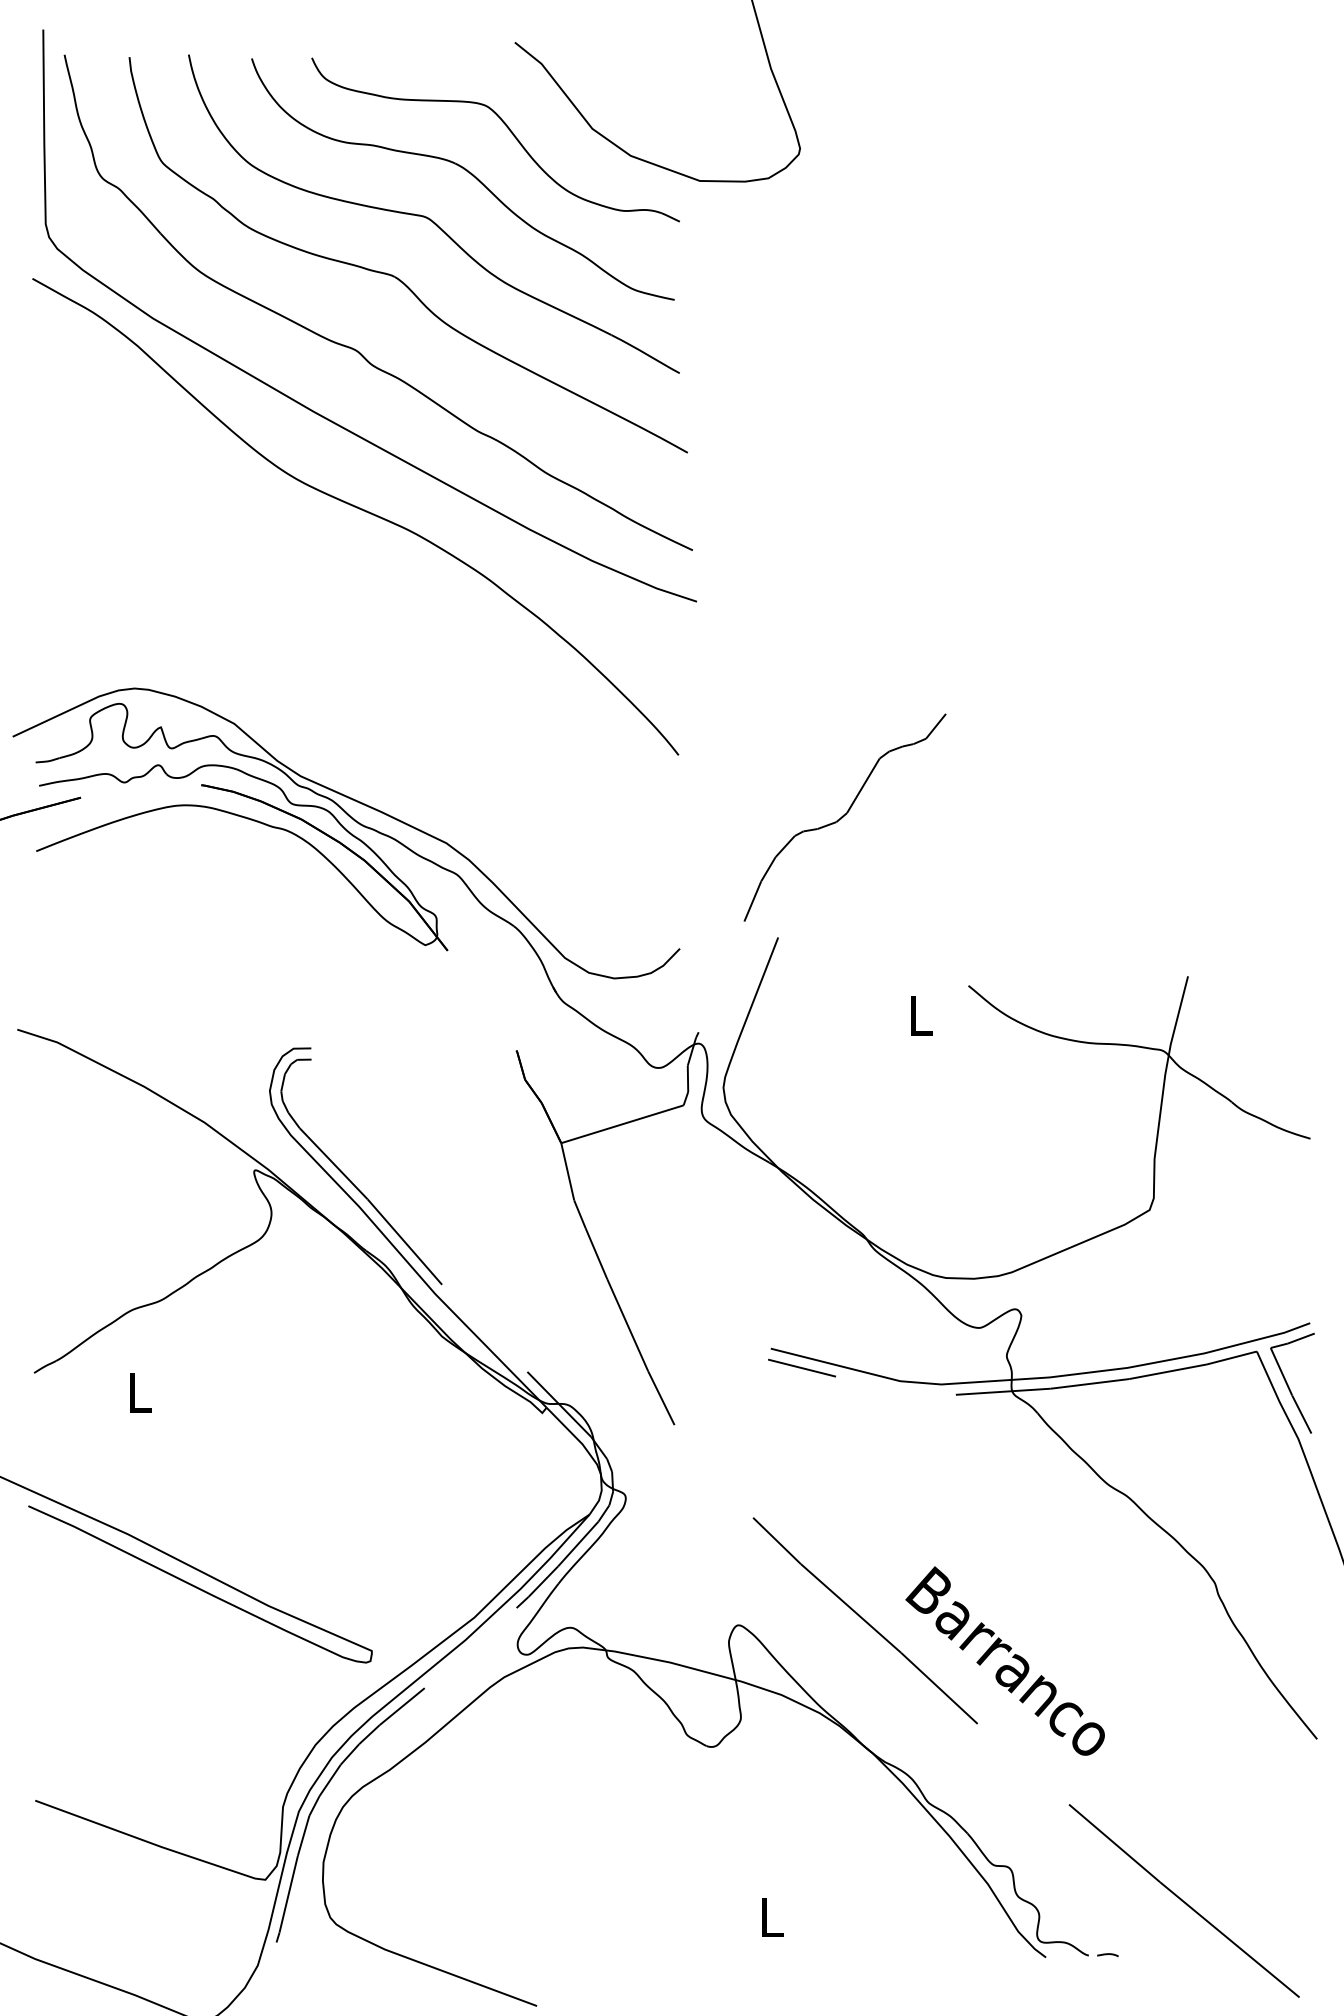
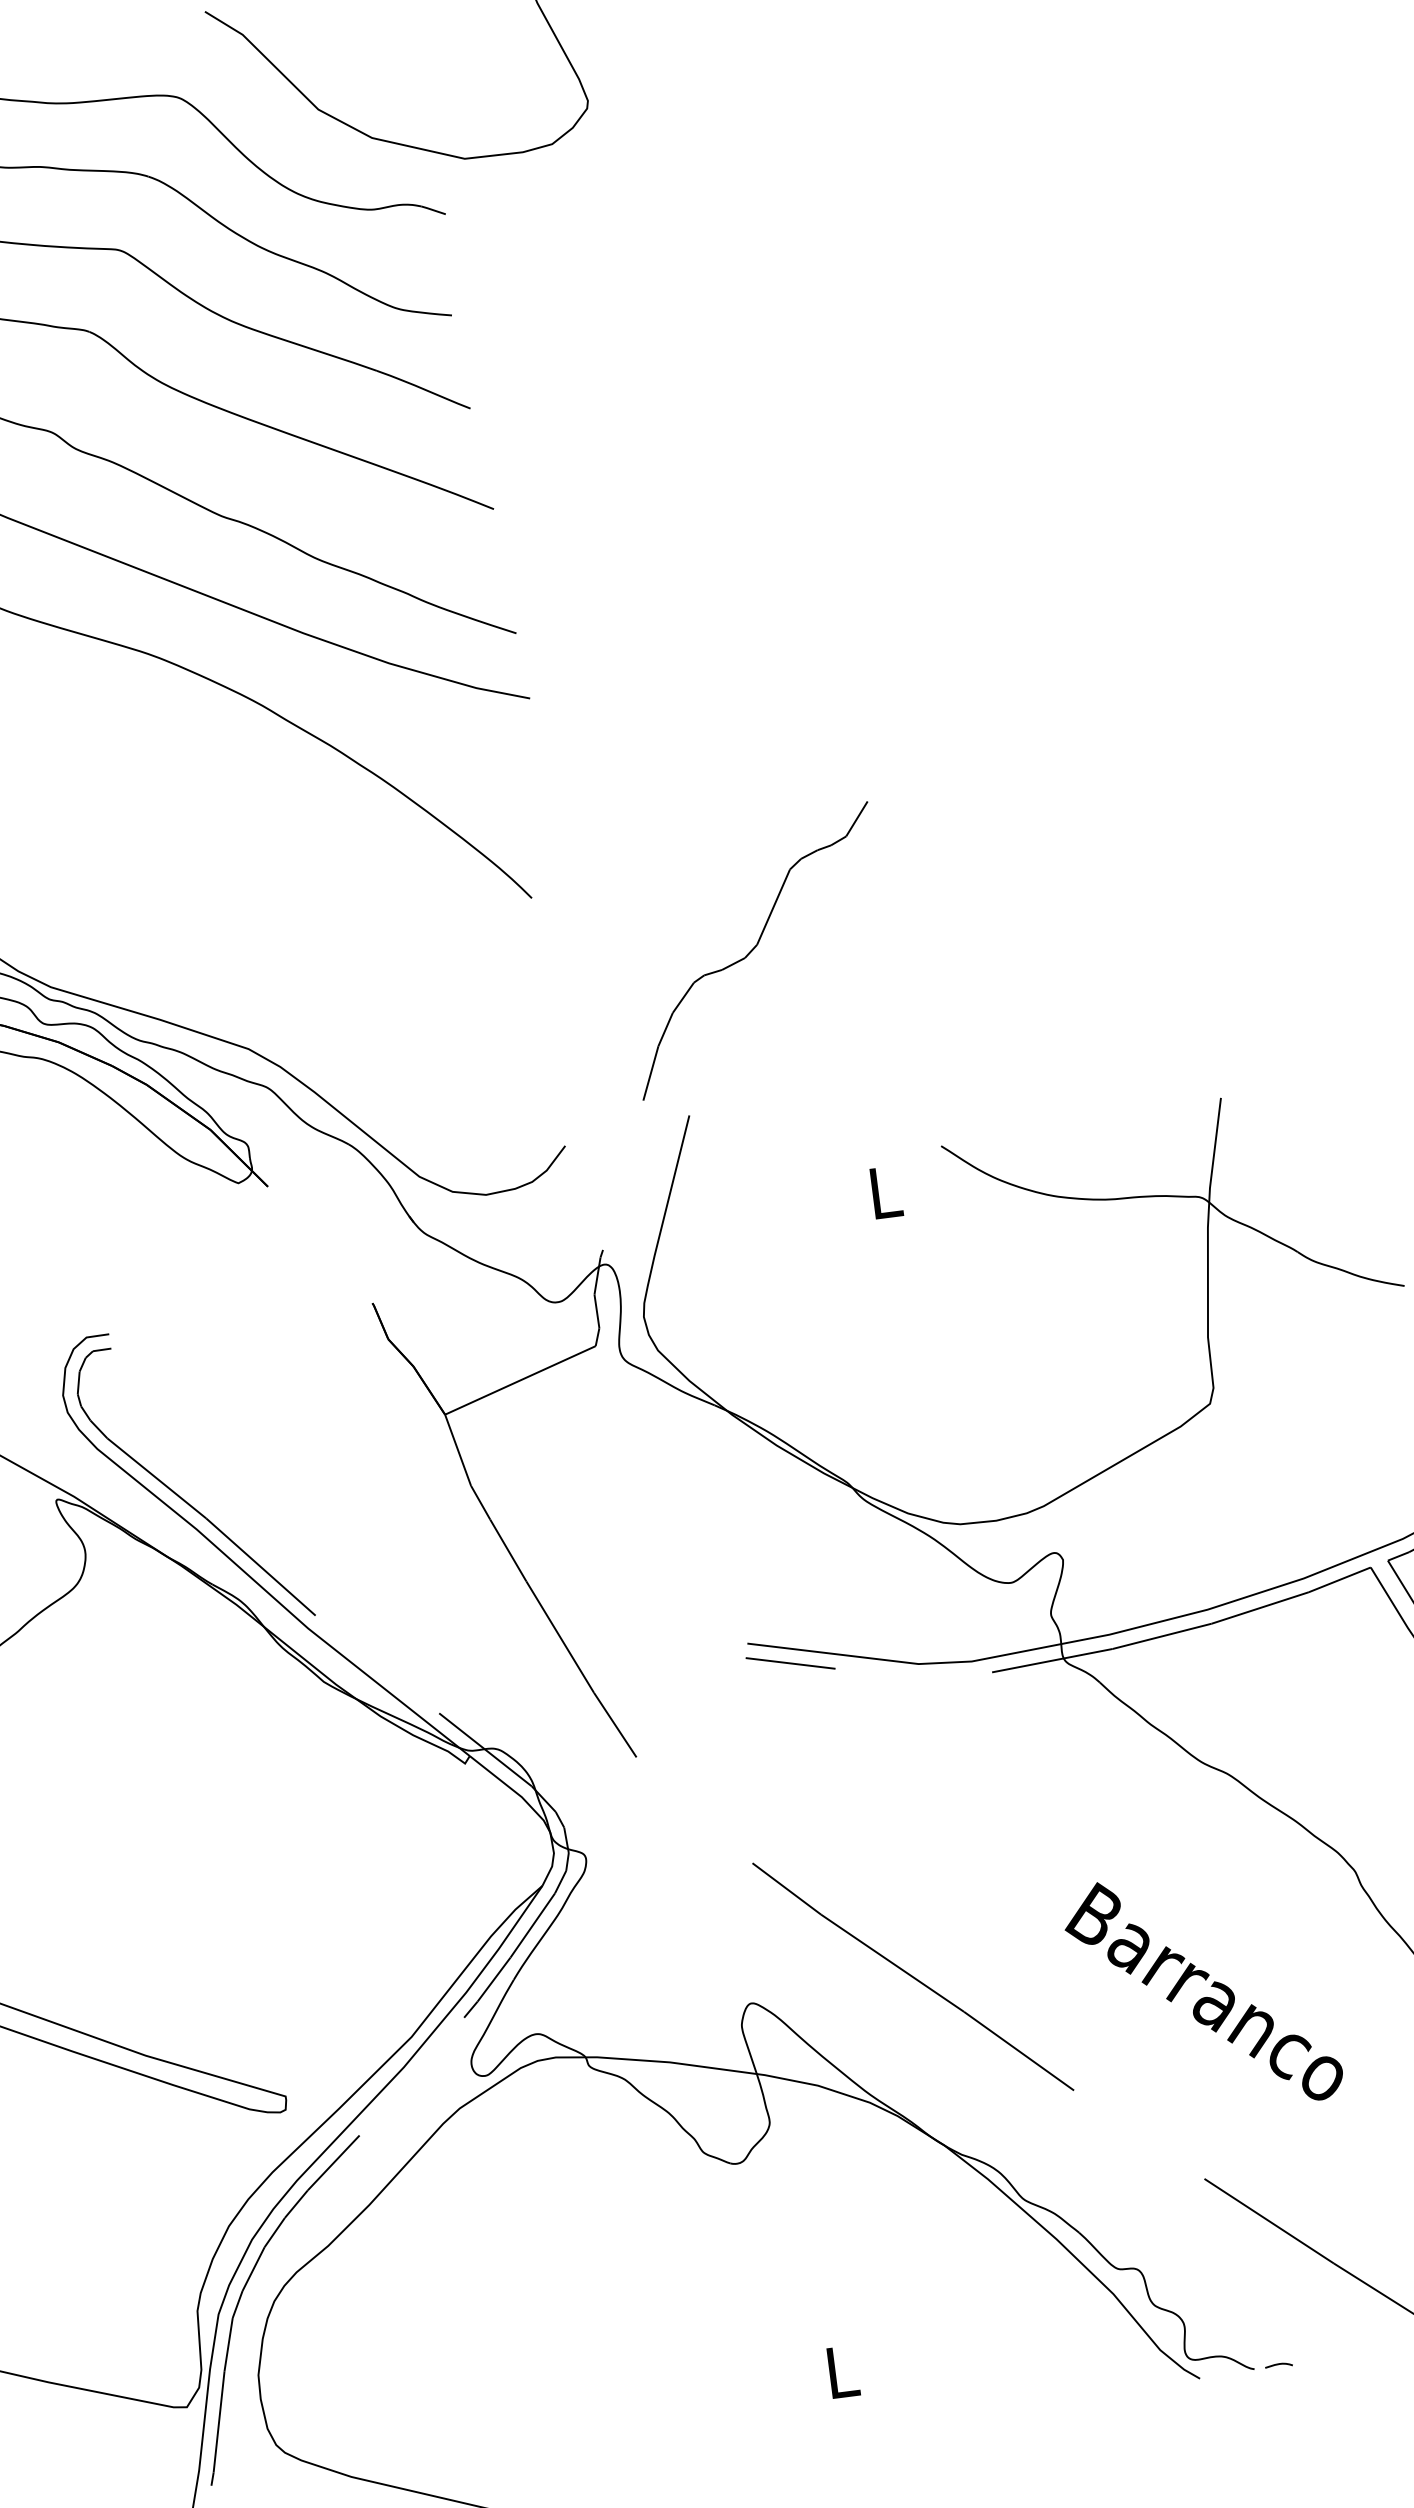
text: (1004, 1660) -> (1201, 1991), moved

